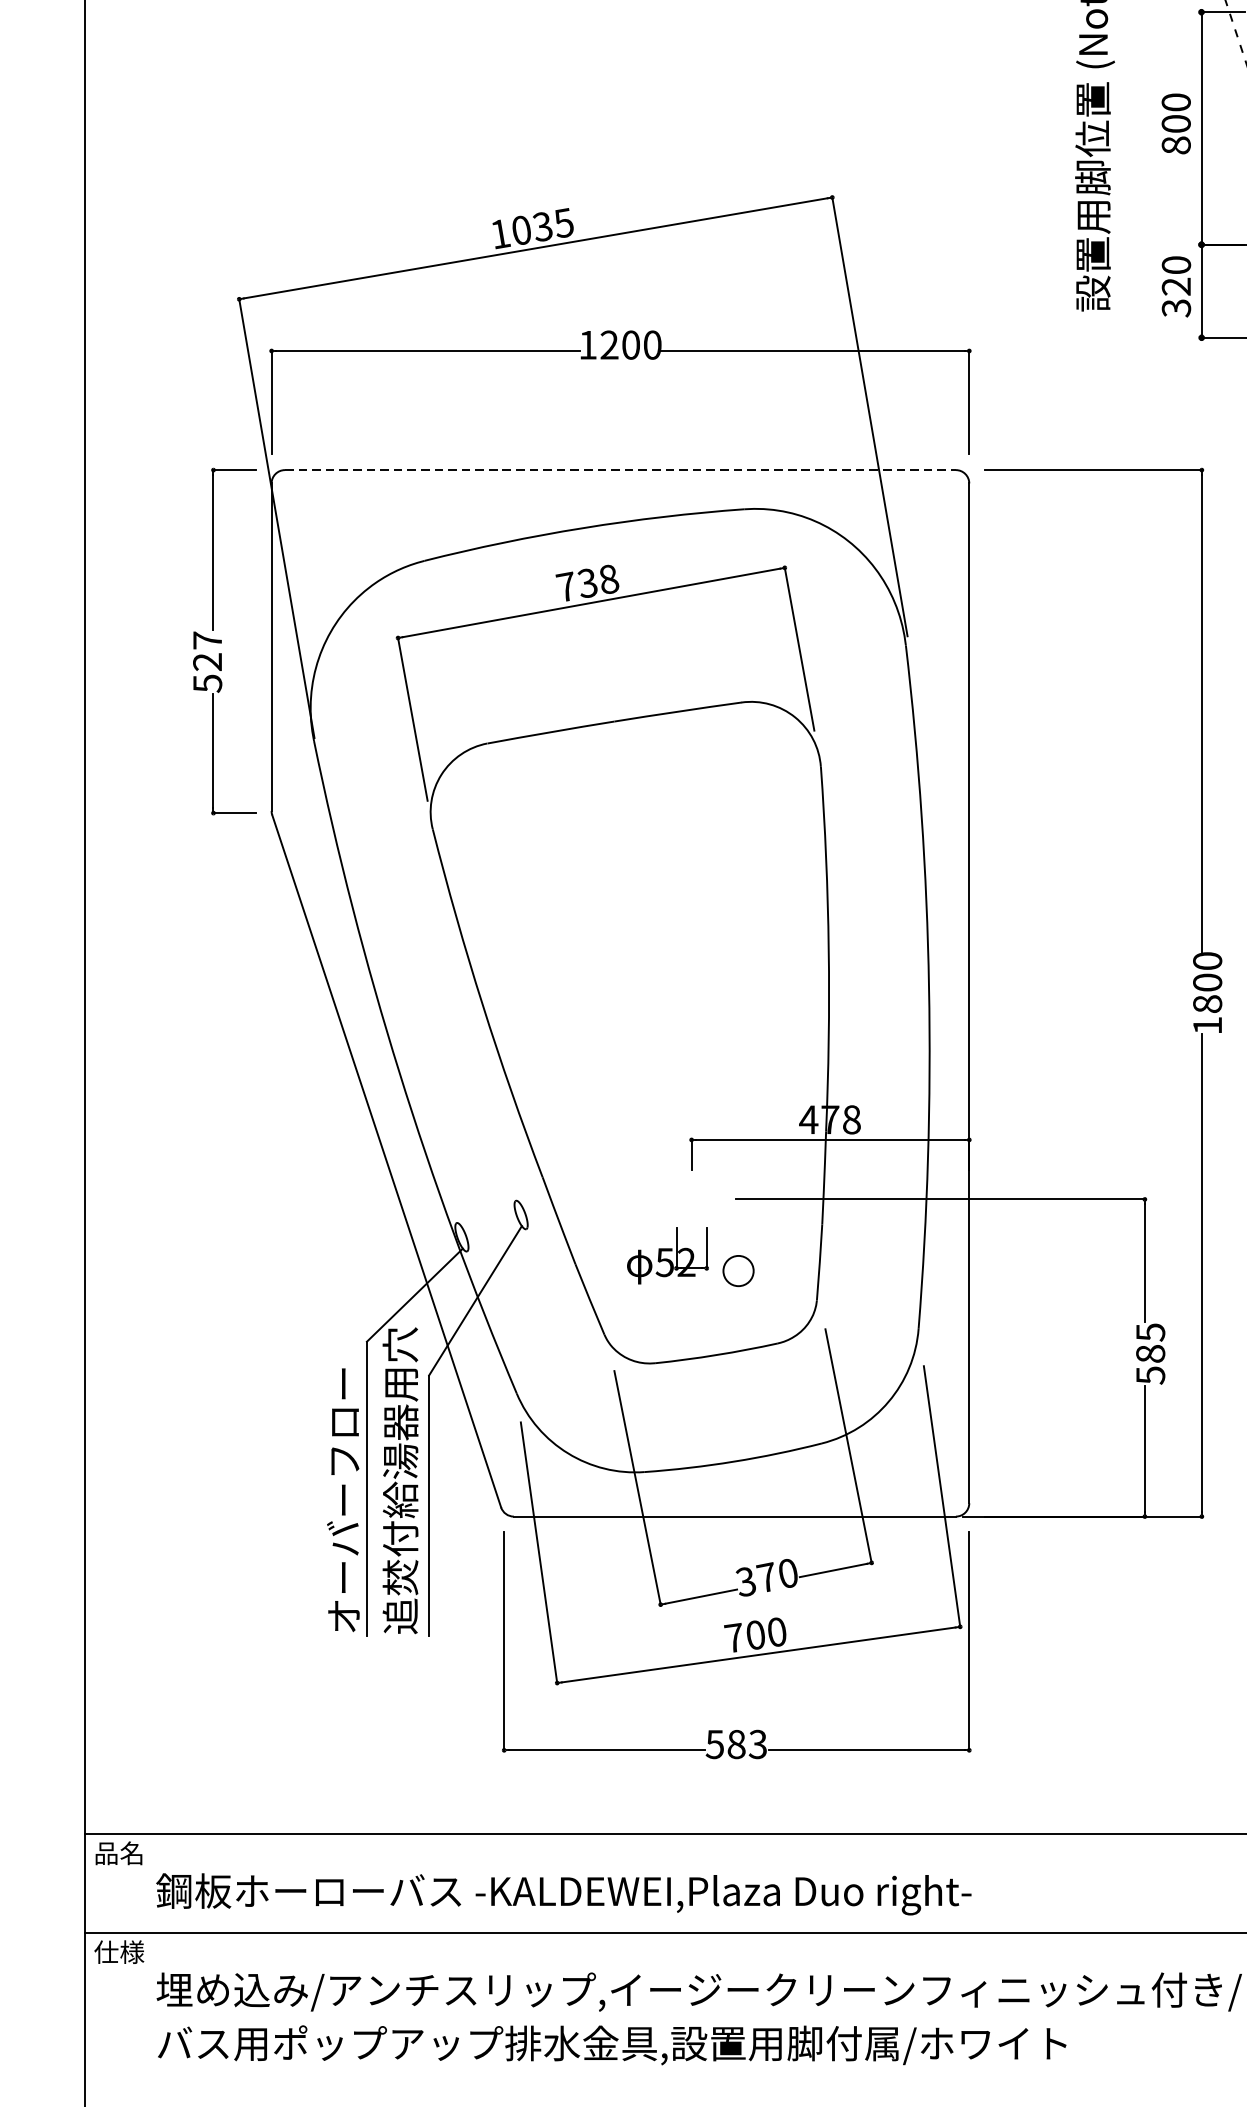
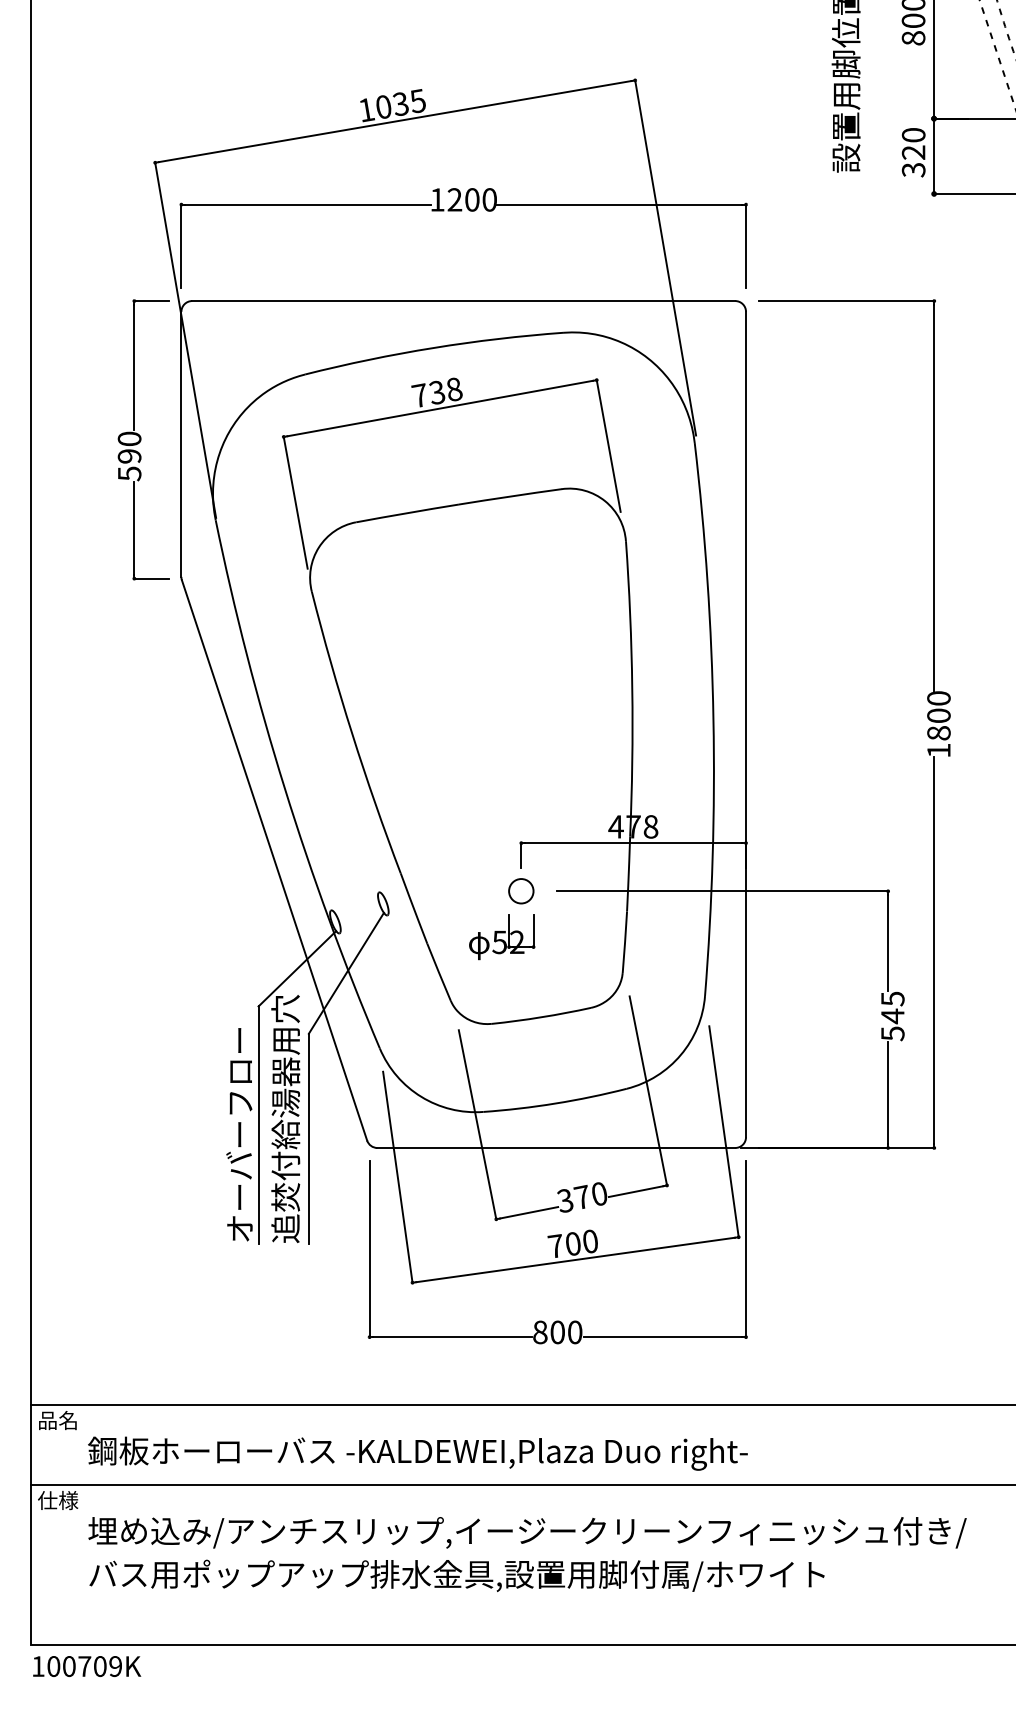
line: (621, 470) -> (464, 301), dashed -> solid
text: (207, 651) -> (129, 447), 527 -> 590
circle: (738, 1271) -> (521, 891), moved
text: (1150, 1354) -> (892, 1016), 585 -> 545
text: (736, 1744) -> (557, 1332), 583 -> 800

